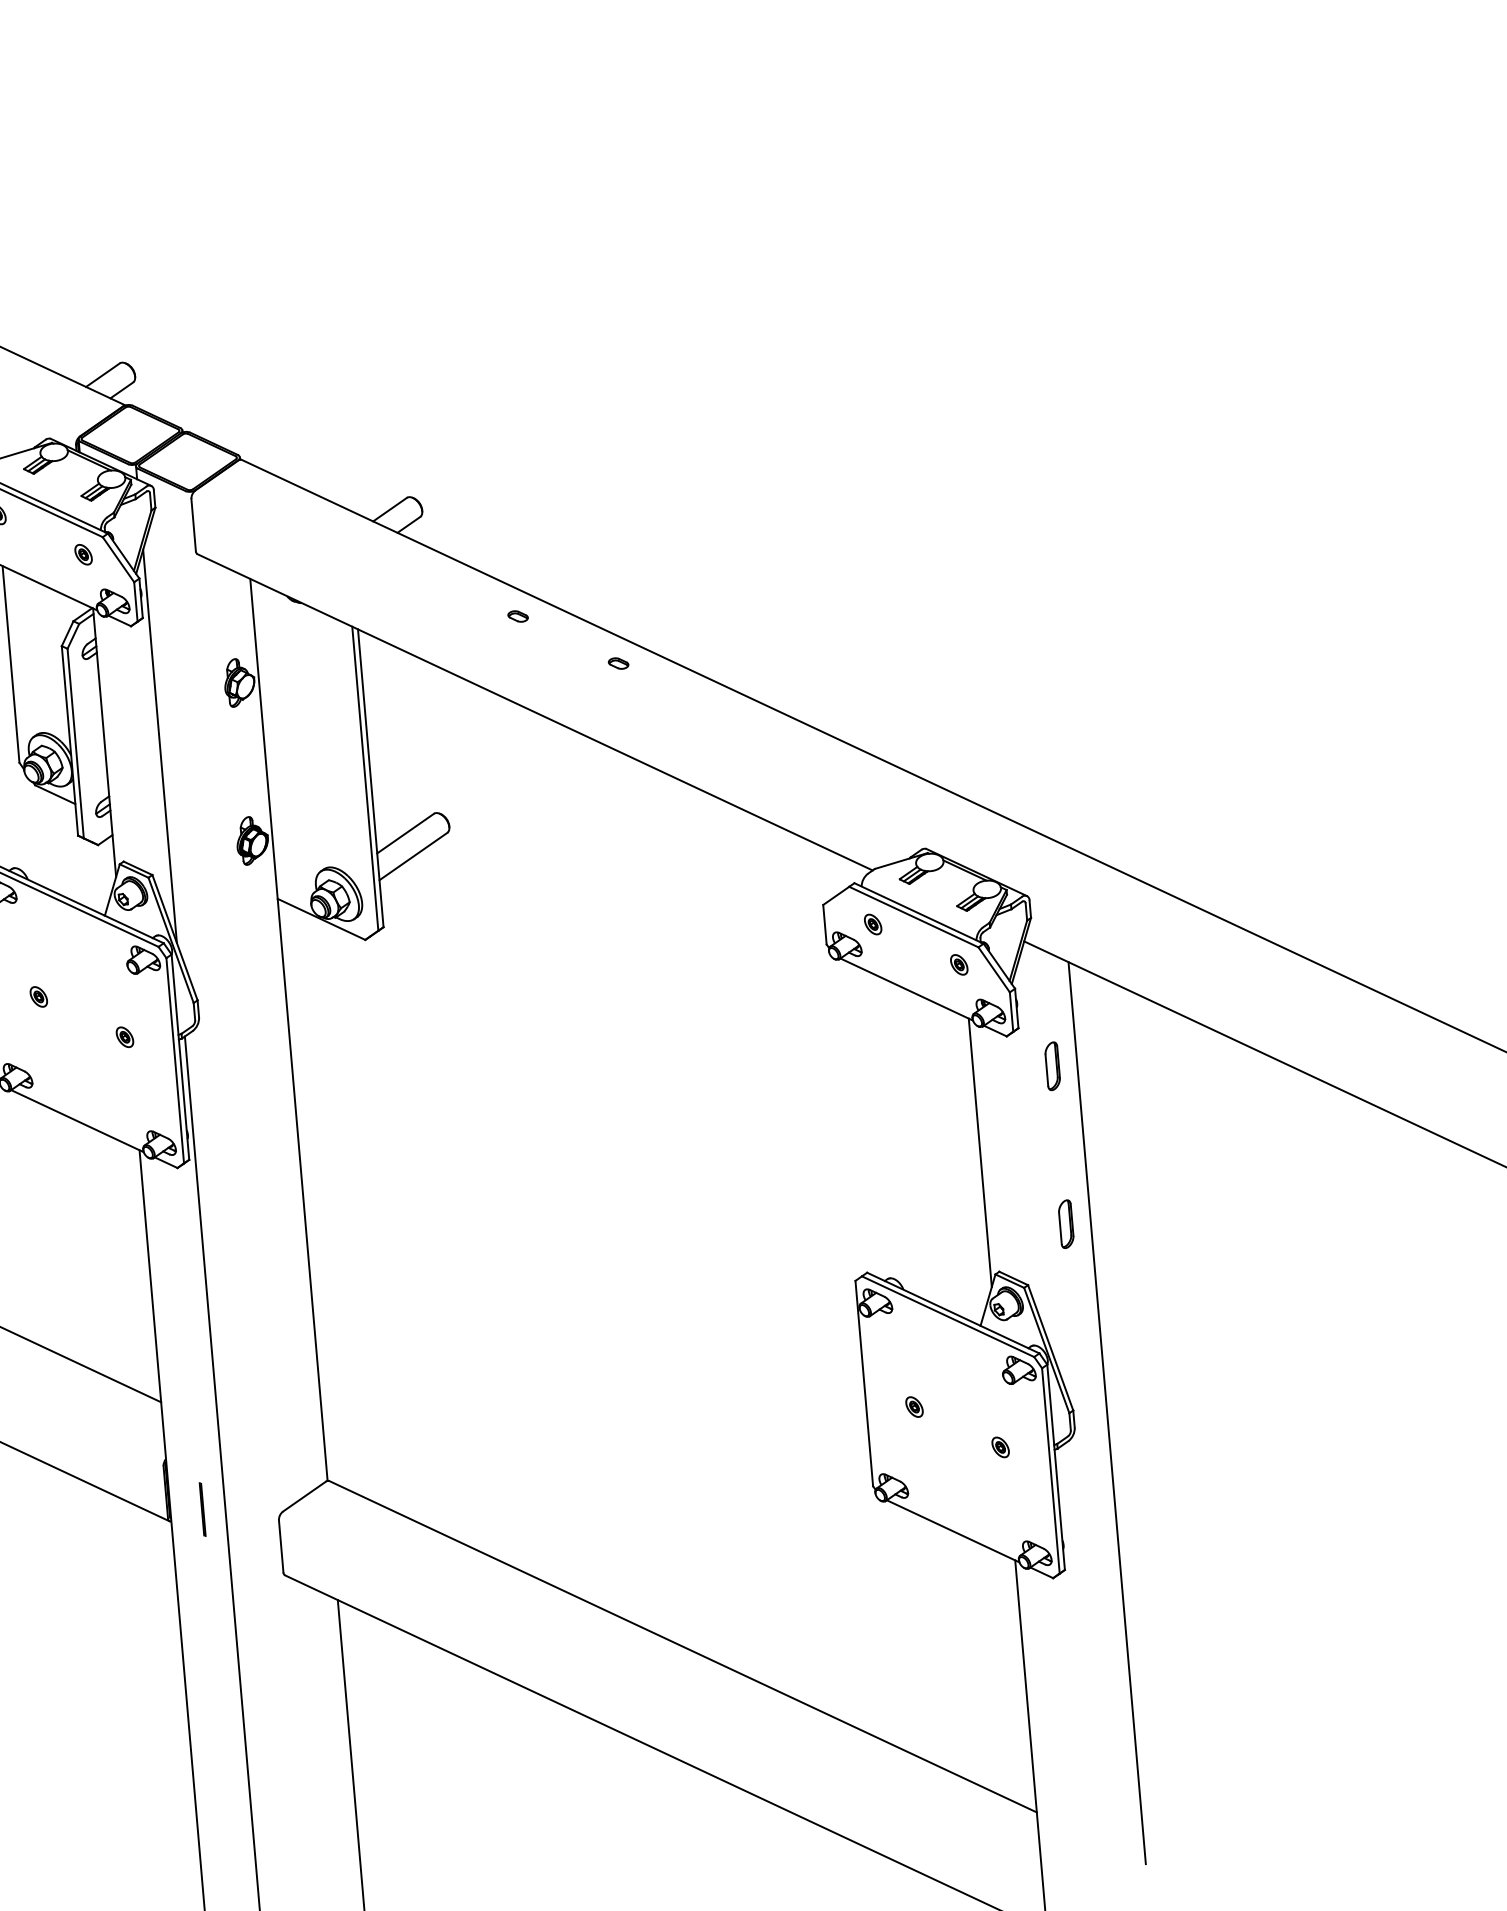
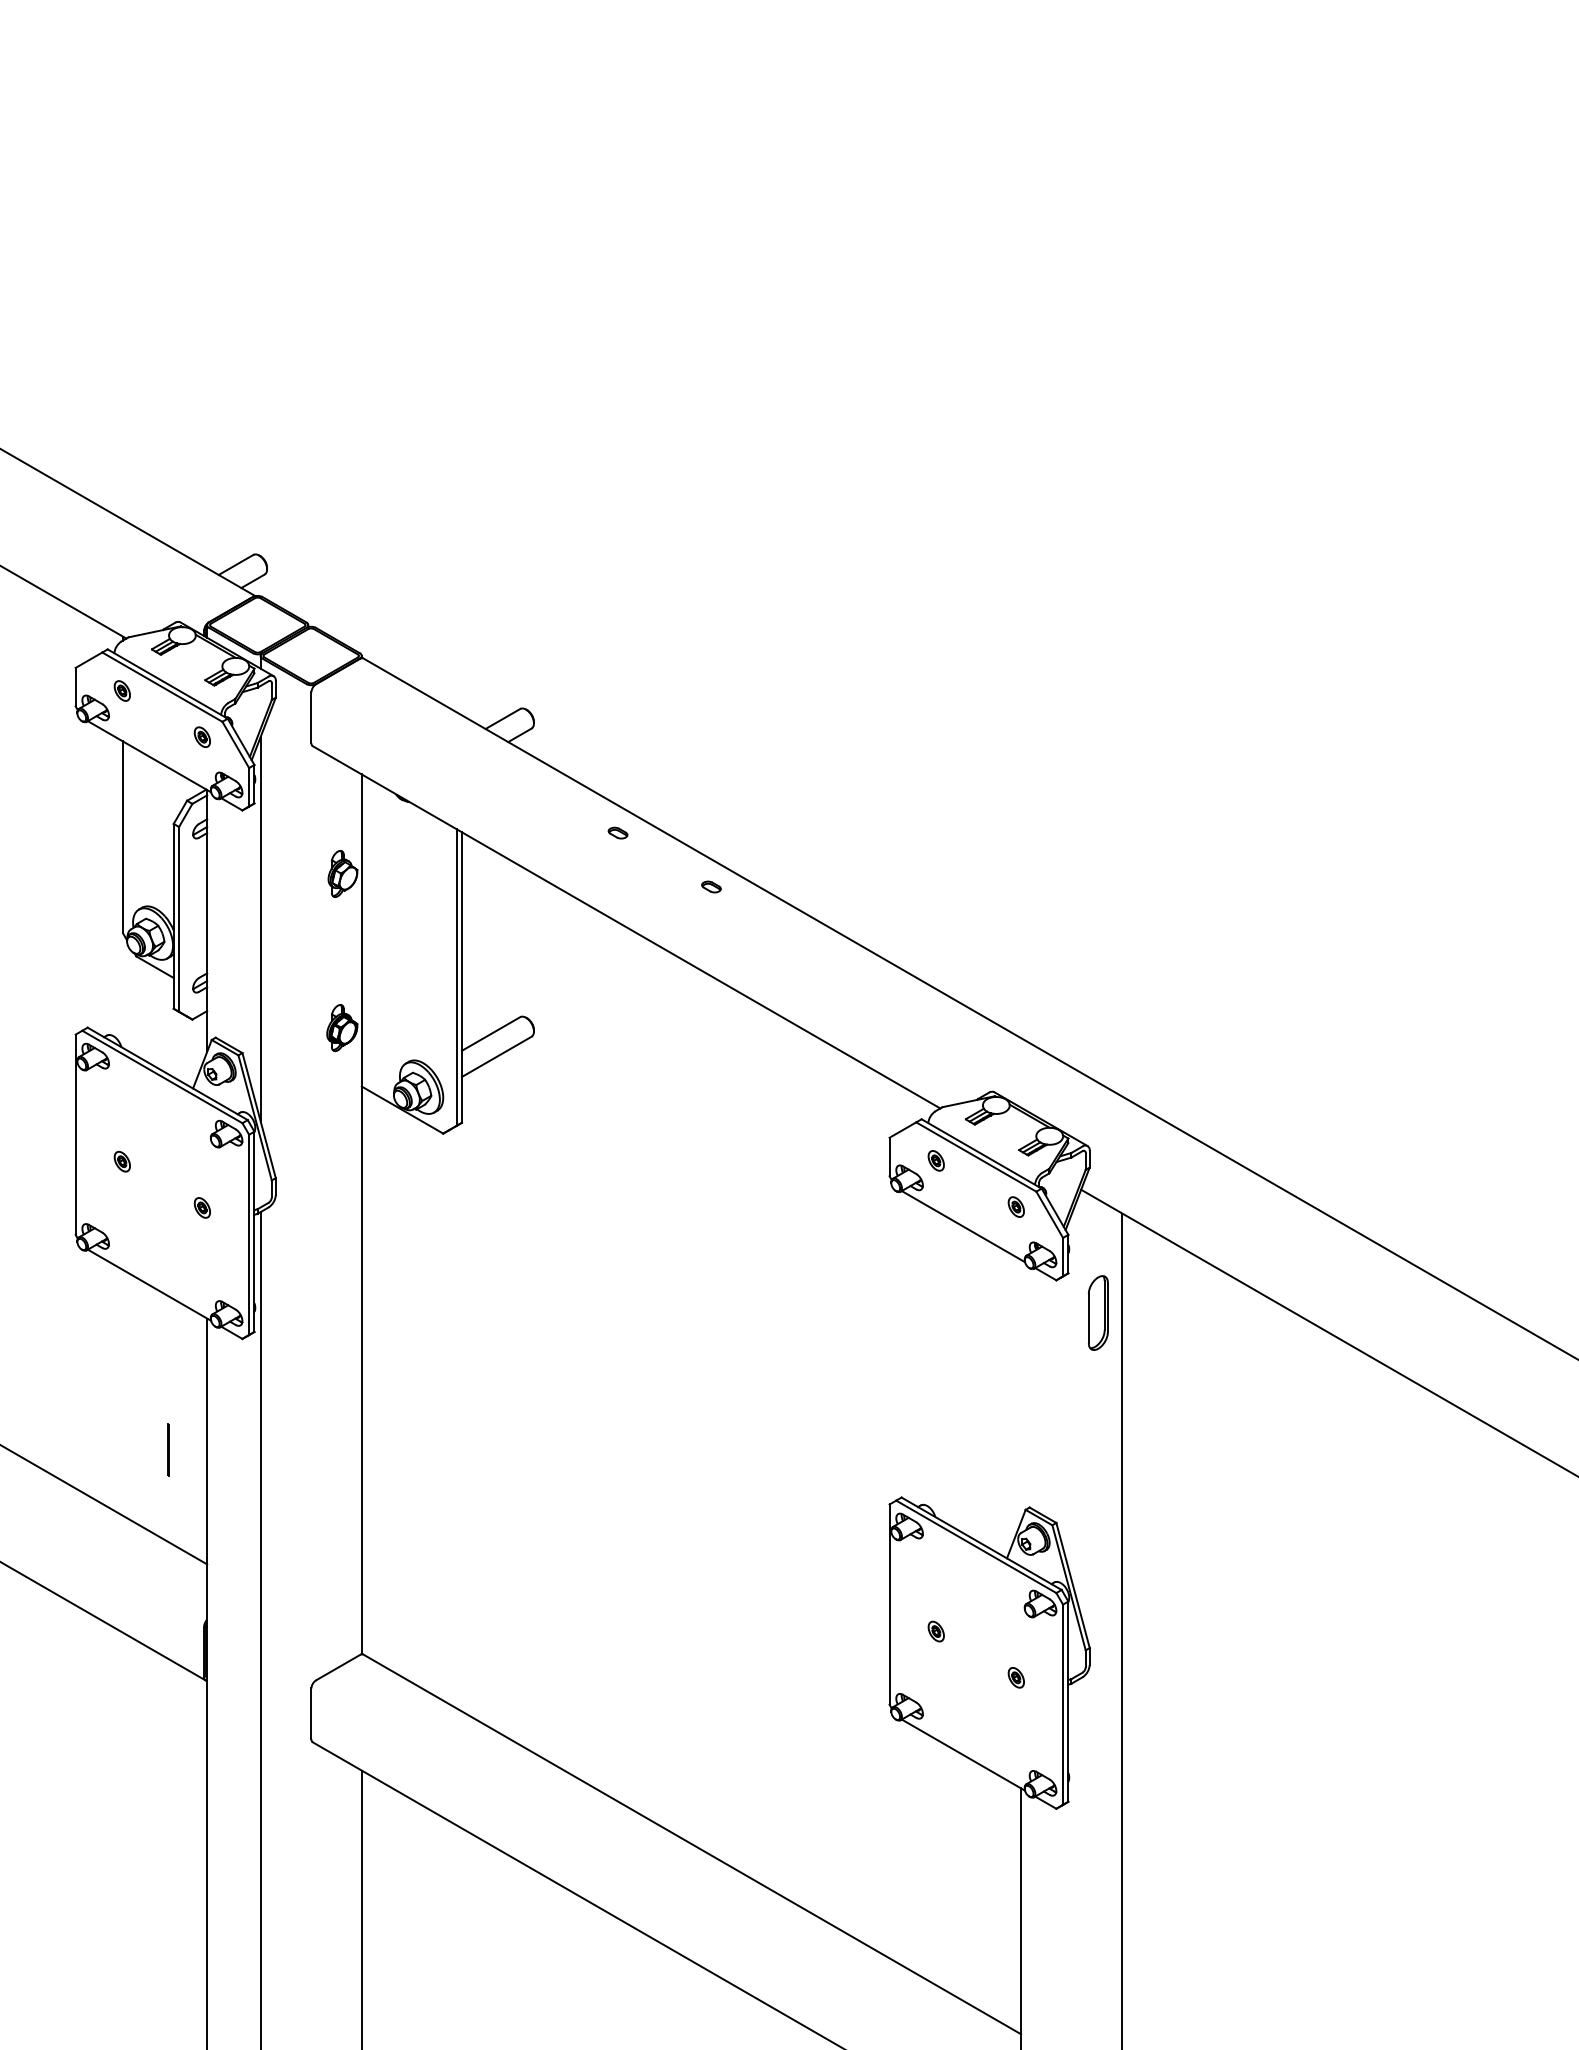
part: (1052, 1065) -> (1098, 1312), size x1.6
line: (980, 1152) -> (1021, 1390), removed
part: (1066, 1224) -> (1098, 1467), removed
line: (202, 1509) -> (168, 1449), moved

